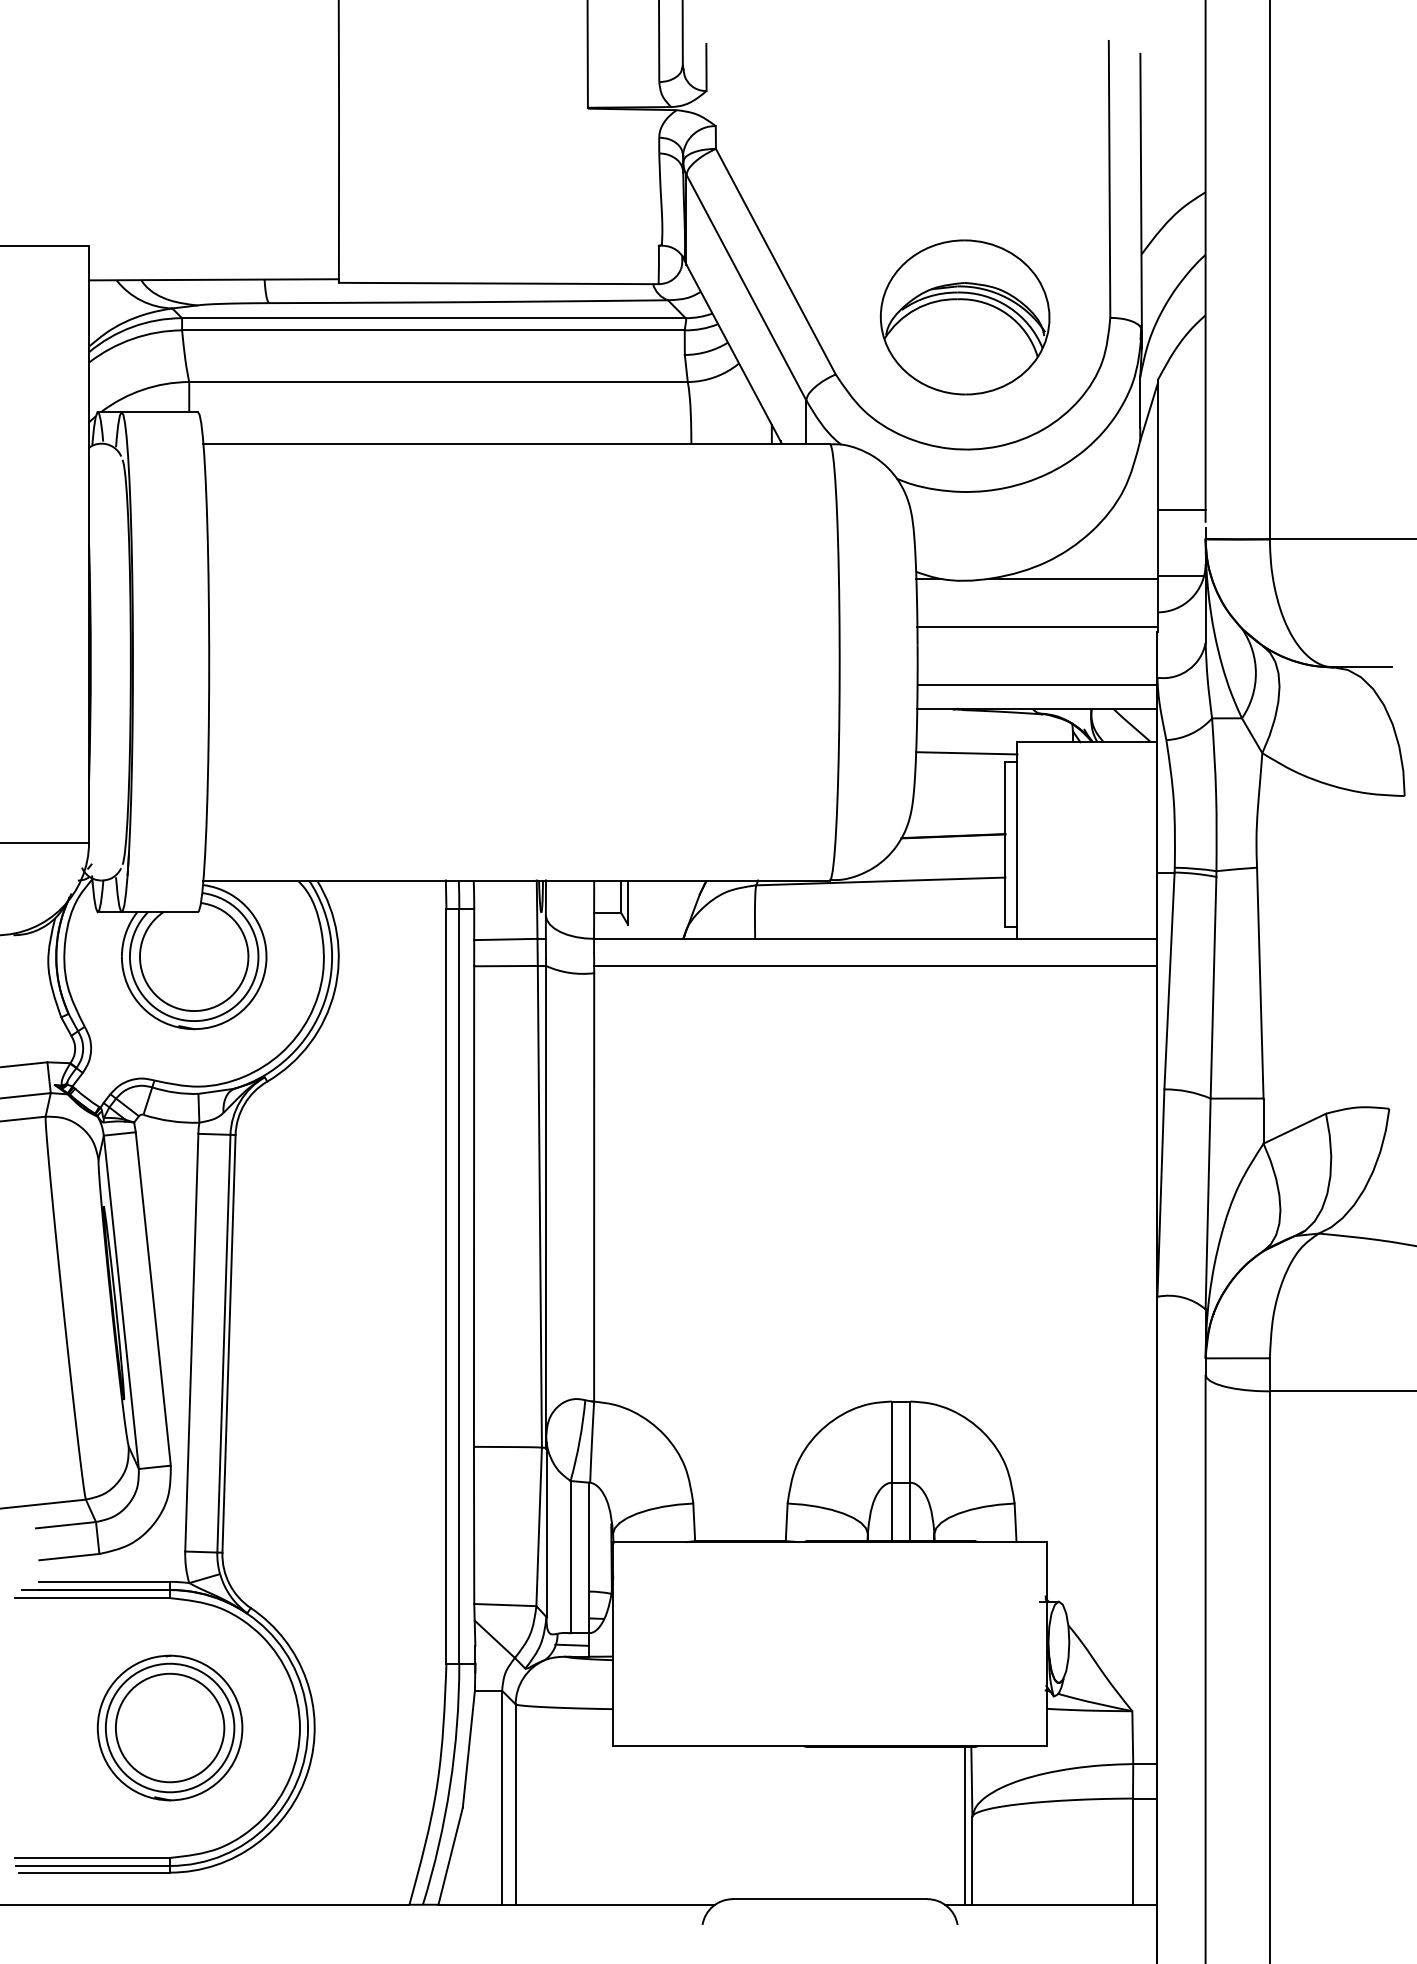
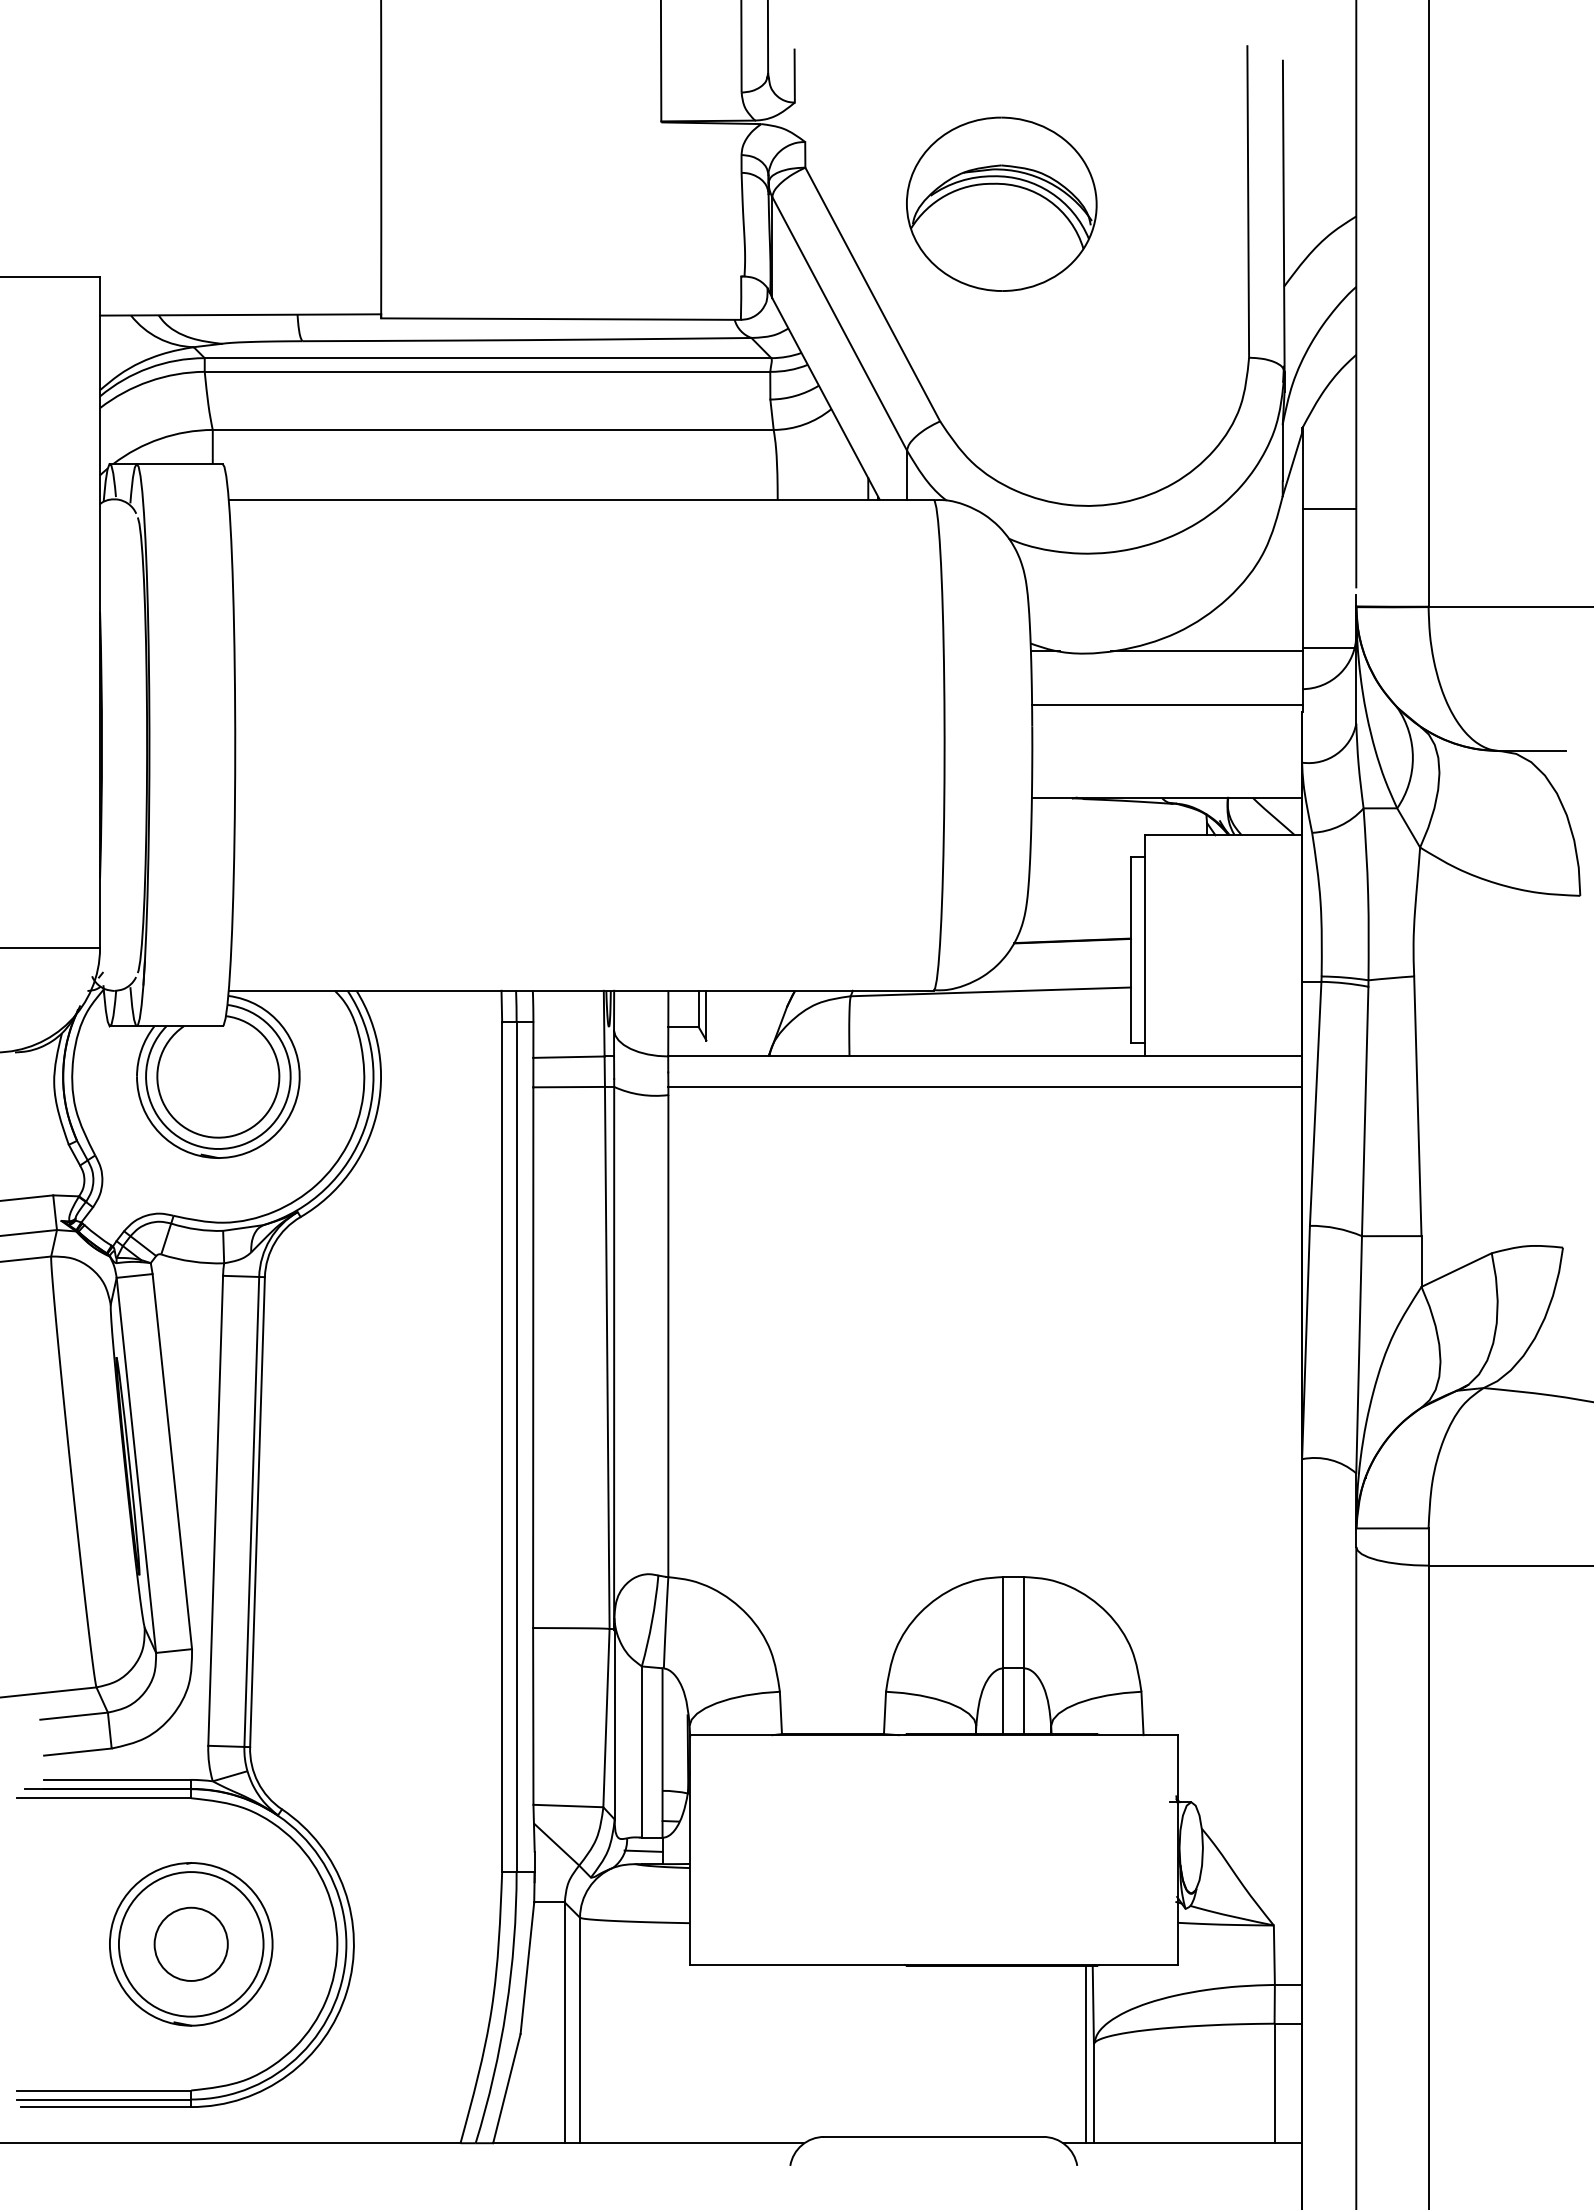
part: (964, 316) -> (1001, 203), moved
line: (1181, 509) -> (1329, 508), moved
line: (1037, 684) -> (1167, 770), removed
line: (966, 753) -> (1087, 847), removed
circle: (170, 1728) -> (191, 1944), size x0.6

